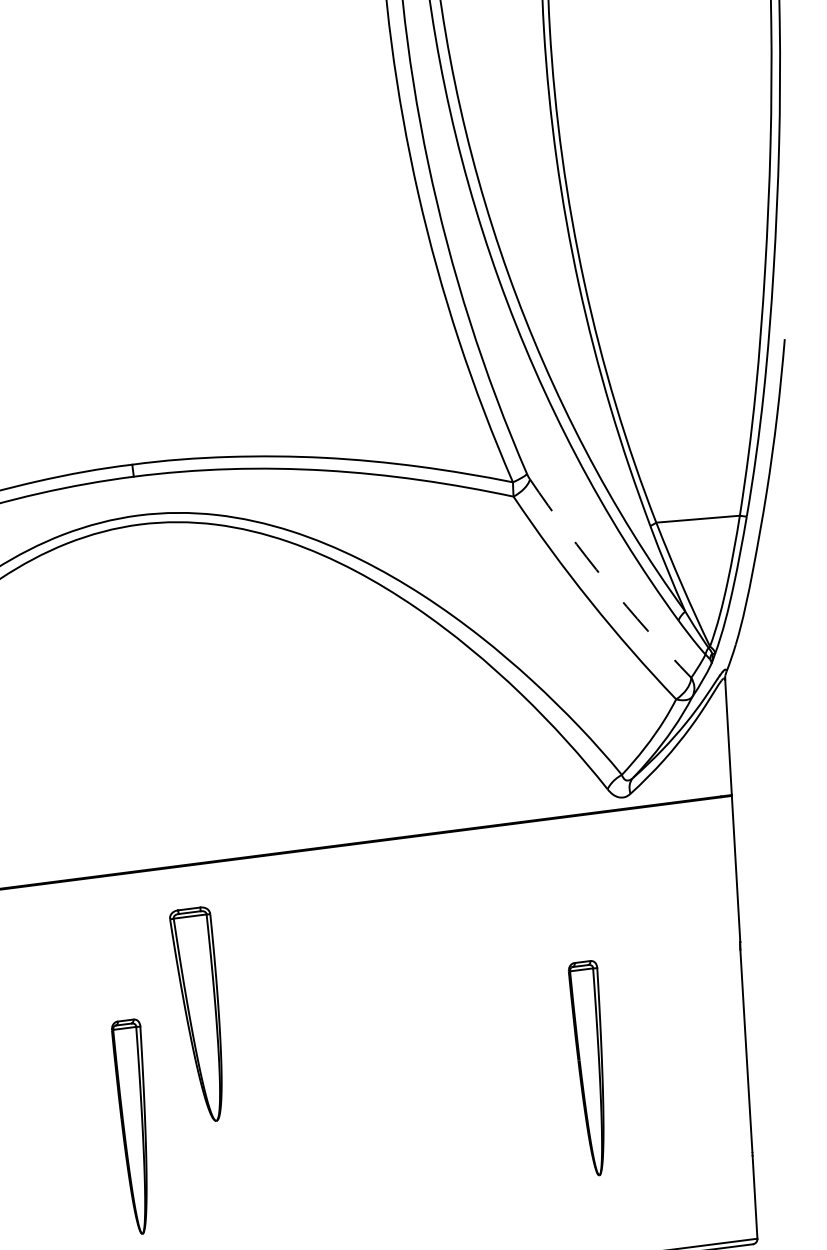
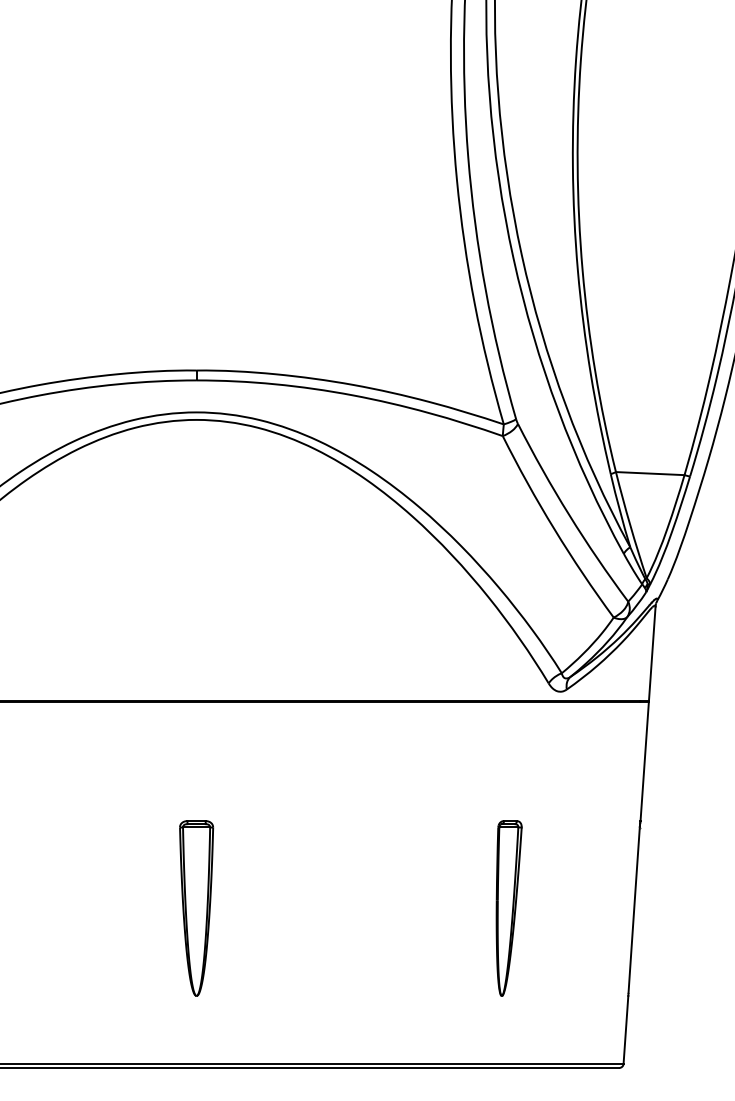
arc: (606, 582) -> (569, 515), dashed -> solid
part: (202, 1014) -> (196, 908), moved
part: (136, 1126) -> (131, 908), removed

